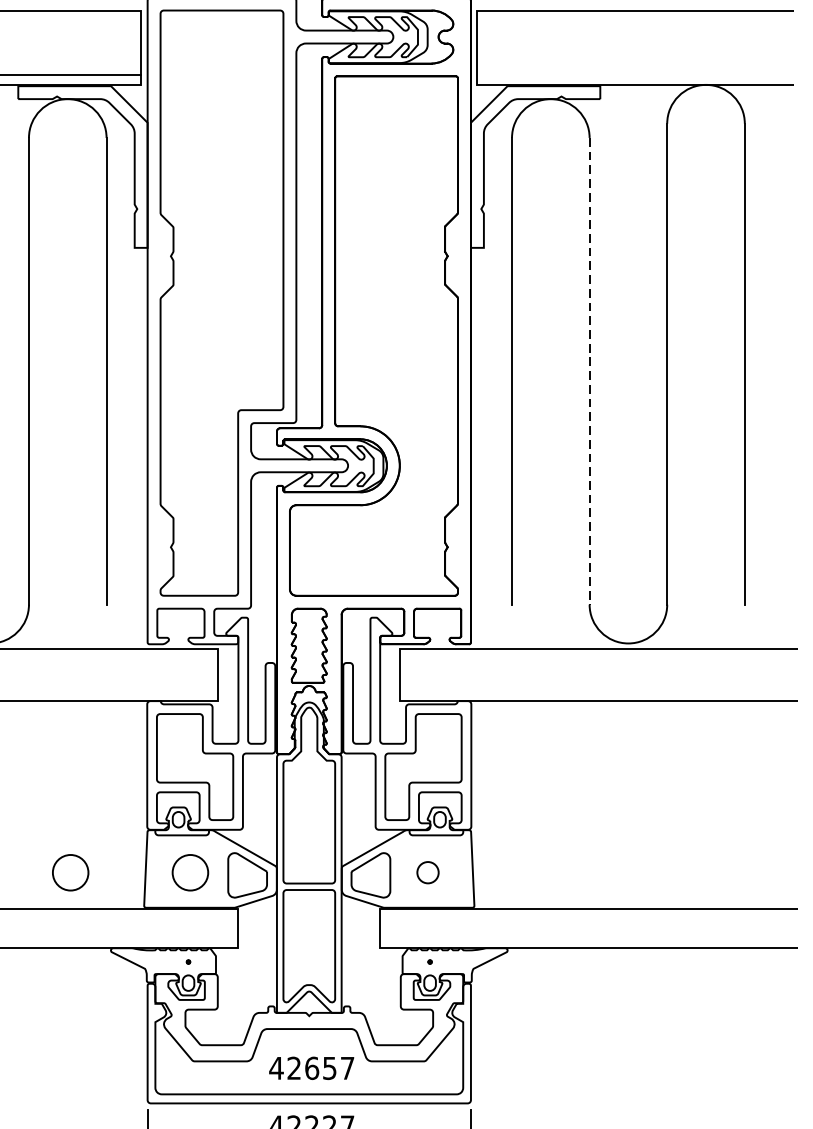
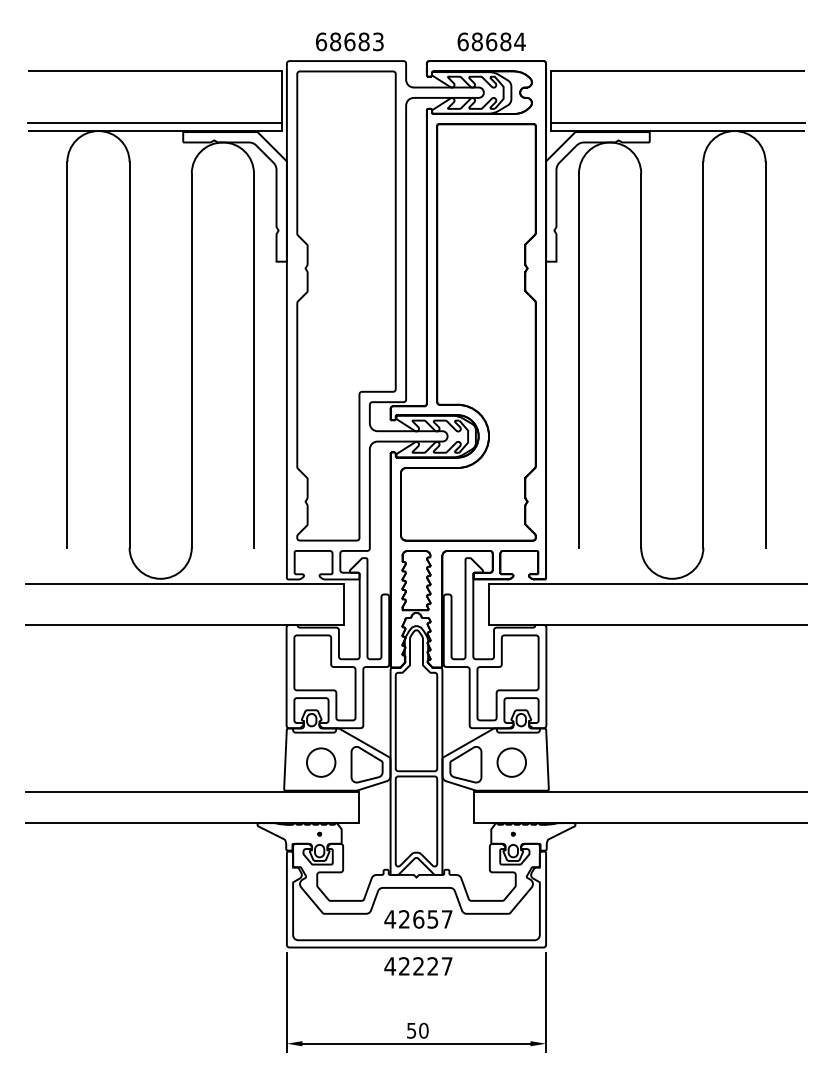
line: (636, 75) -> (678, 123), added
line: (589, 372) -> (641, 361), dashed -> solid
circle: (71, 872) -> (225, 762), removed
circle: (427, 872) -> (511, 762), size x1.67

